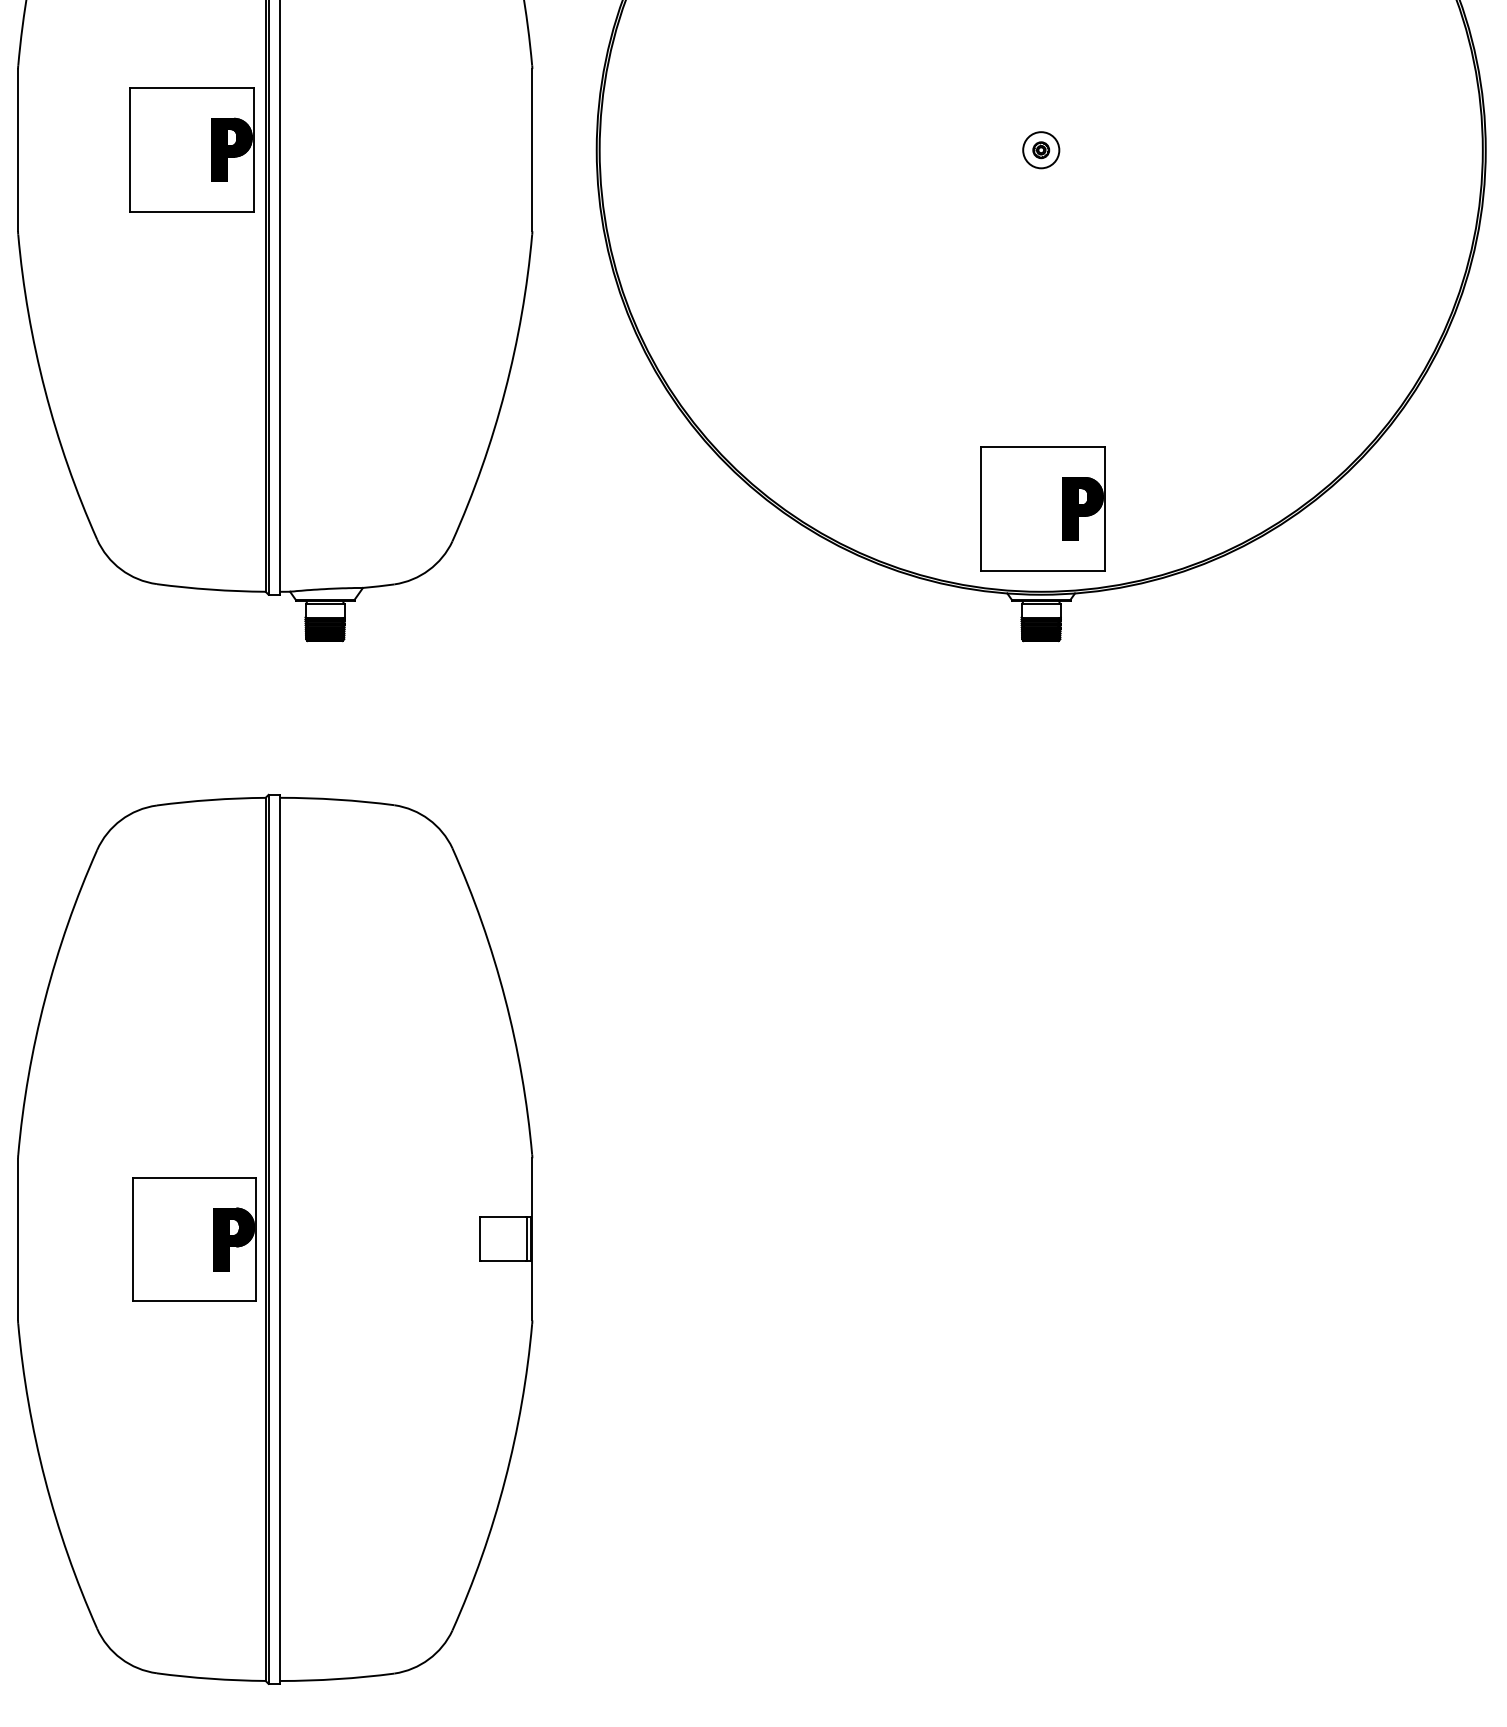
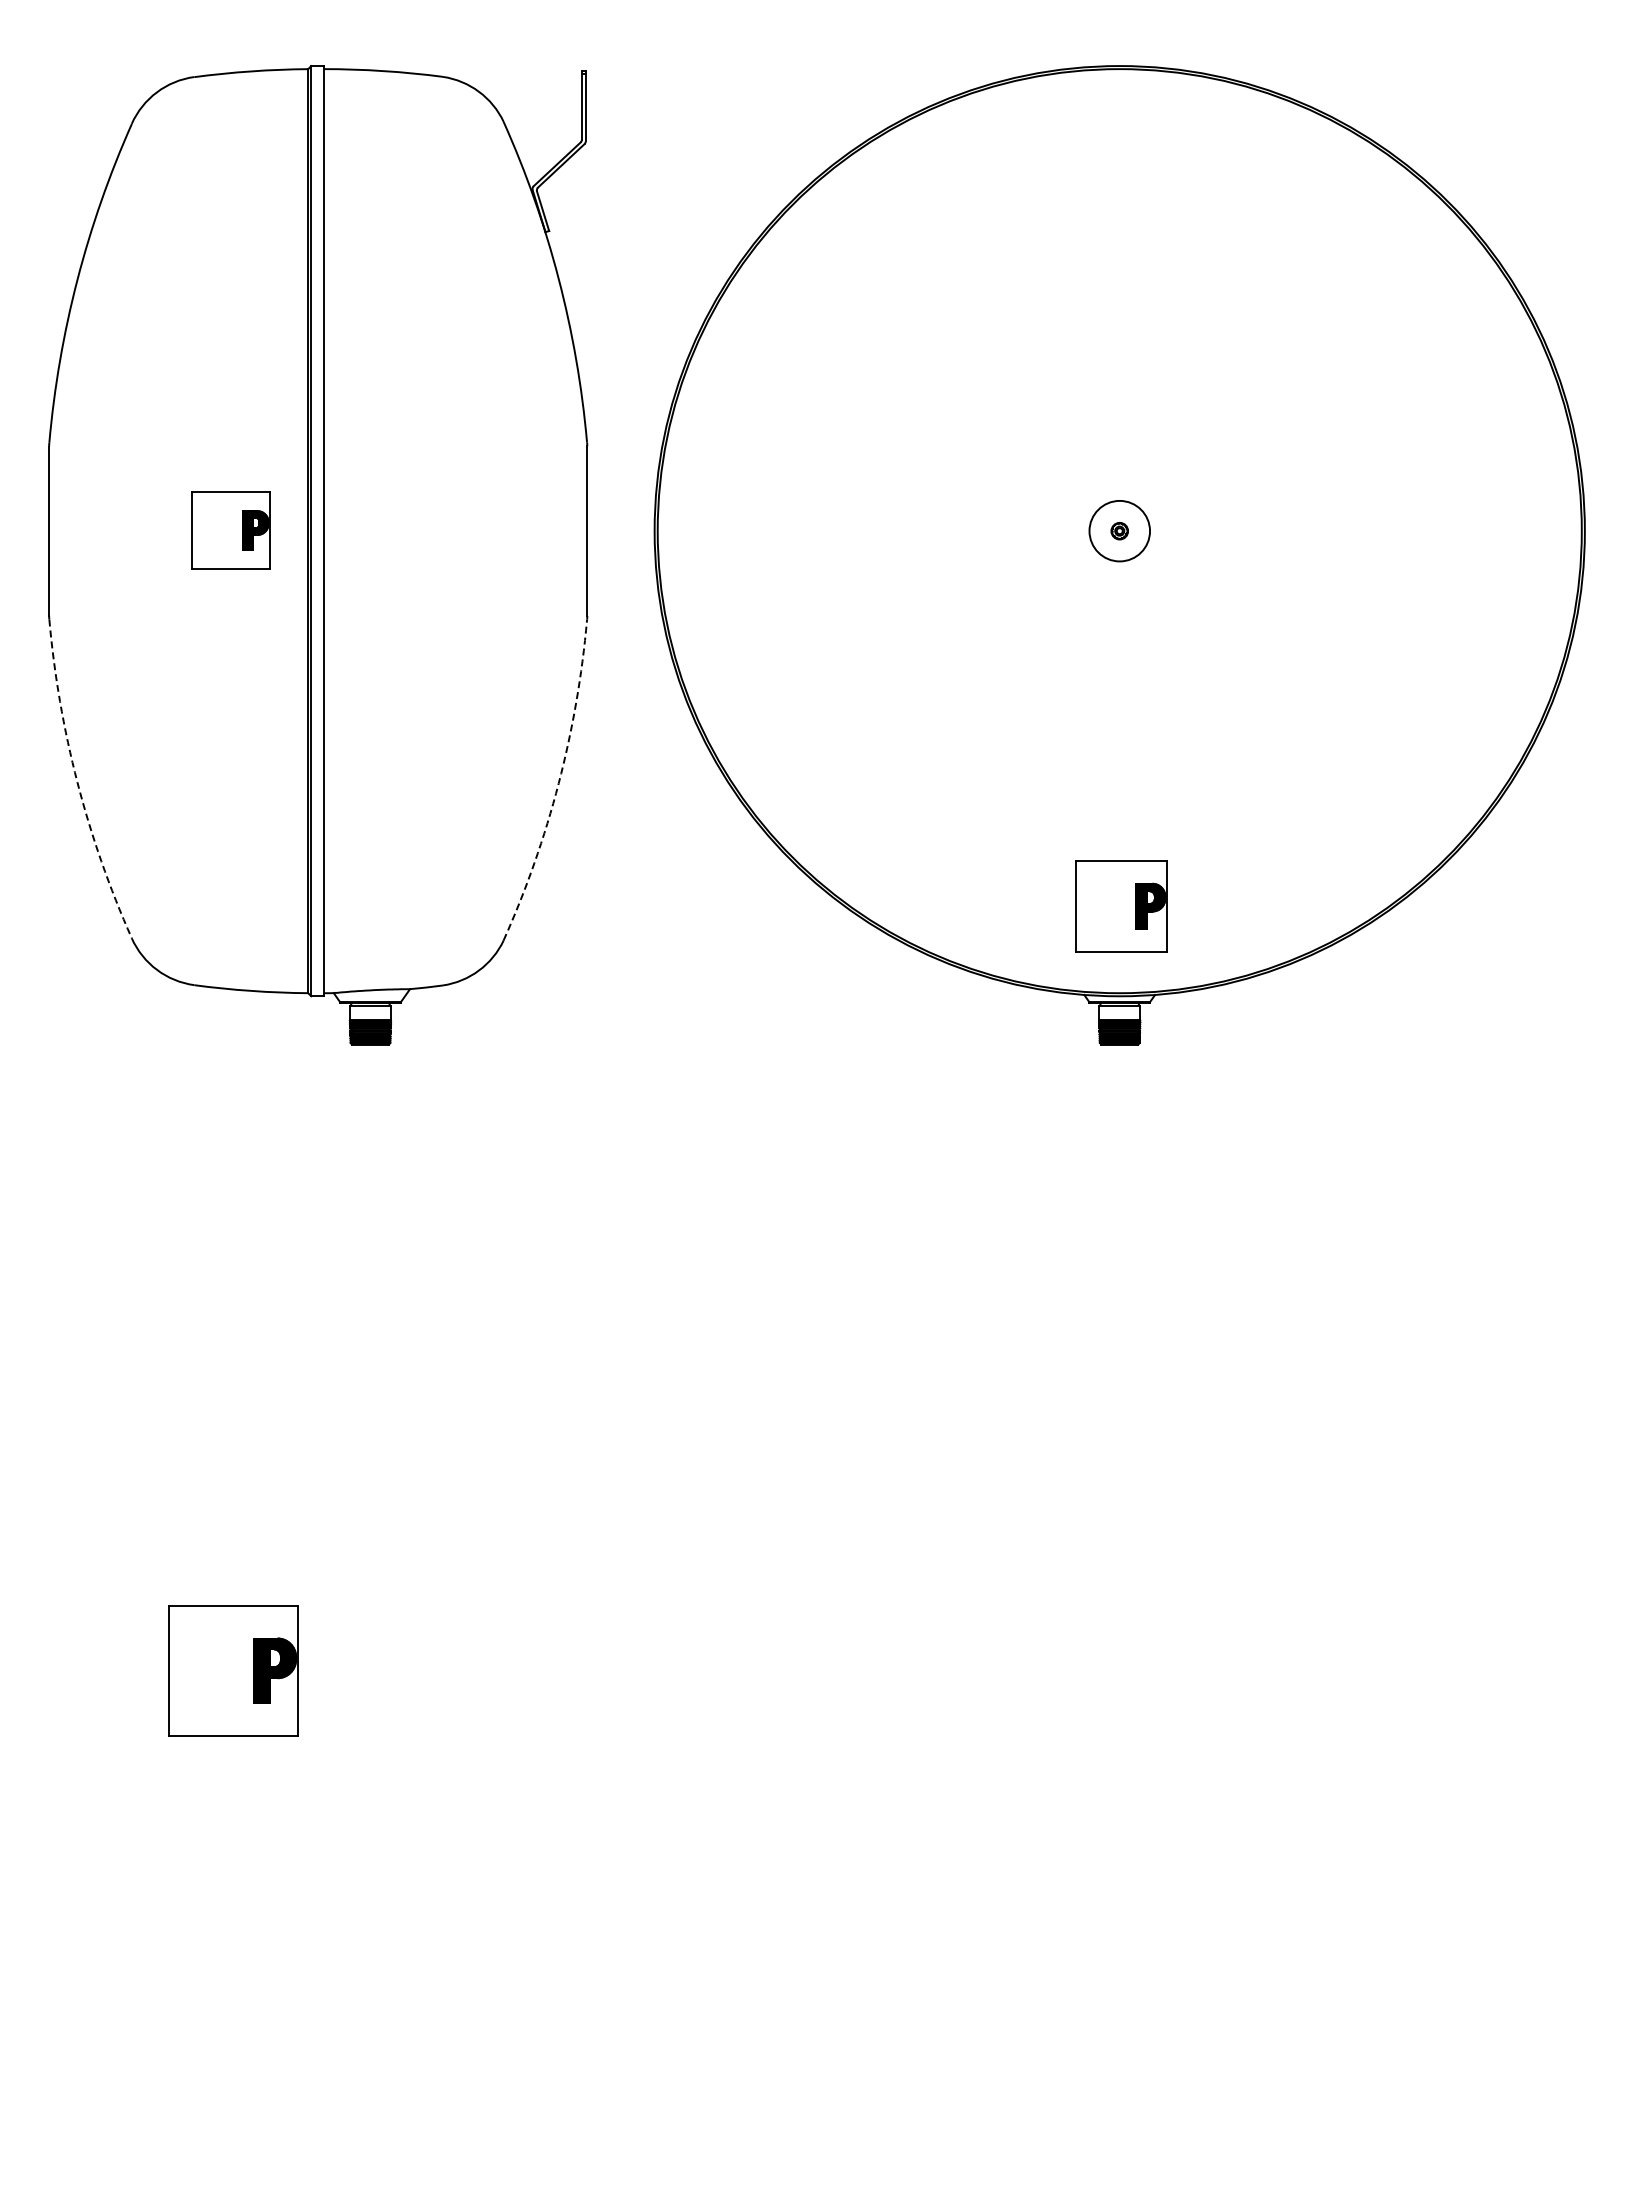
part: (191, 149) -> (230, 530), size x0.6
circle: (1041, 150) -> (1119, 531), size x1.6
arc: (45, 390) -> (77, 782), solid -> dashed
arc: (504, 391) -> (558, 783), solid -> dashed
part: (1042, 508) -> (1121, 906), size x0.7
part: (275, 1239) -> (318, 1670), removed

